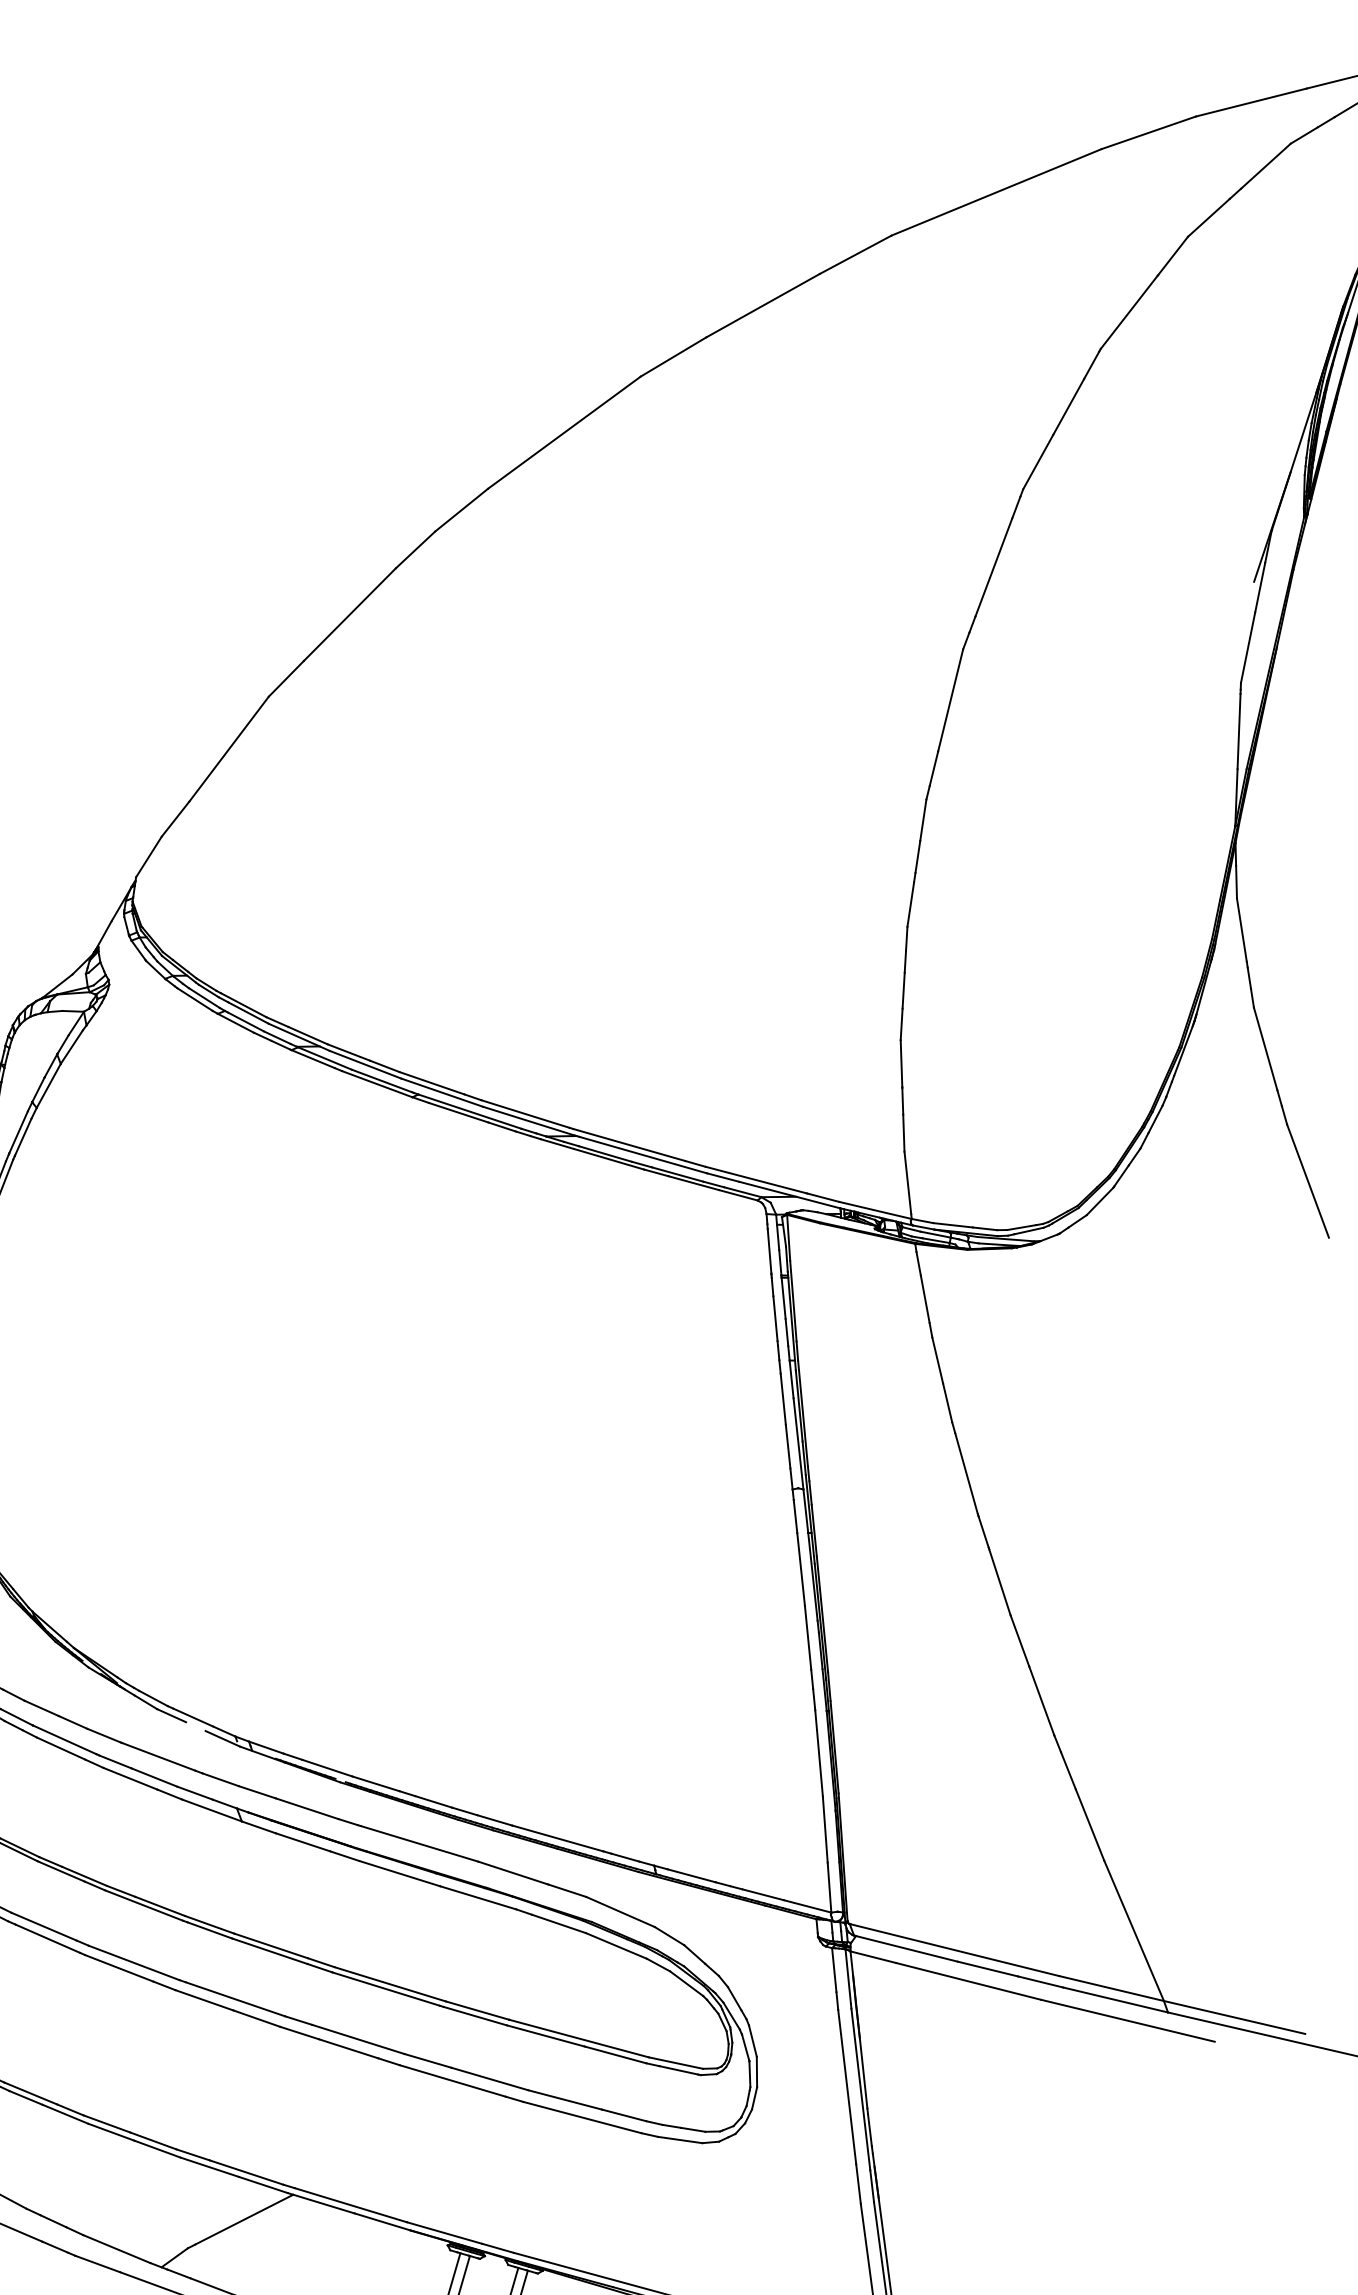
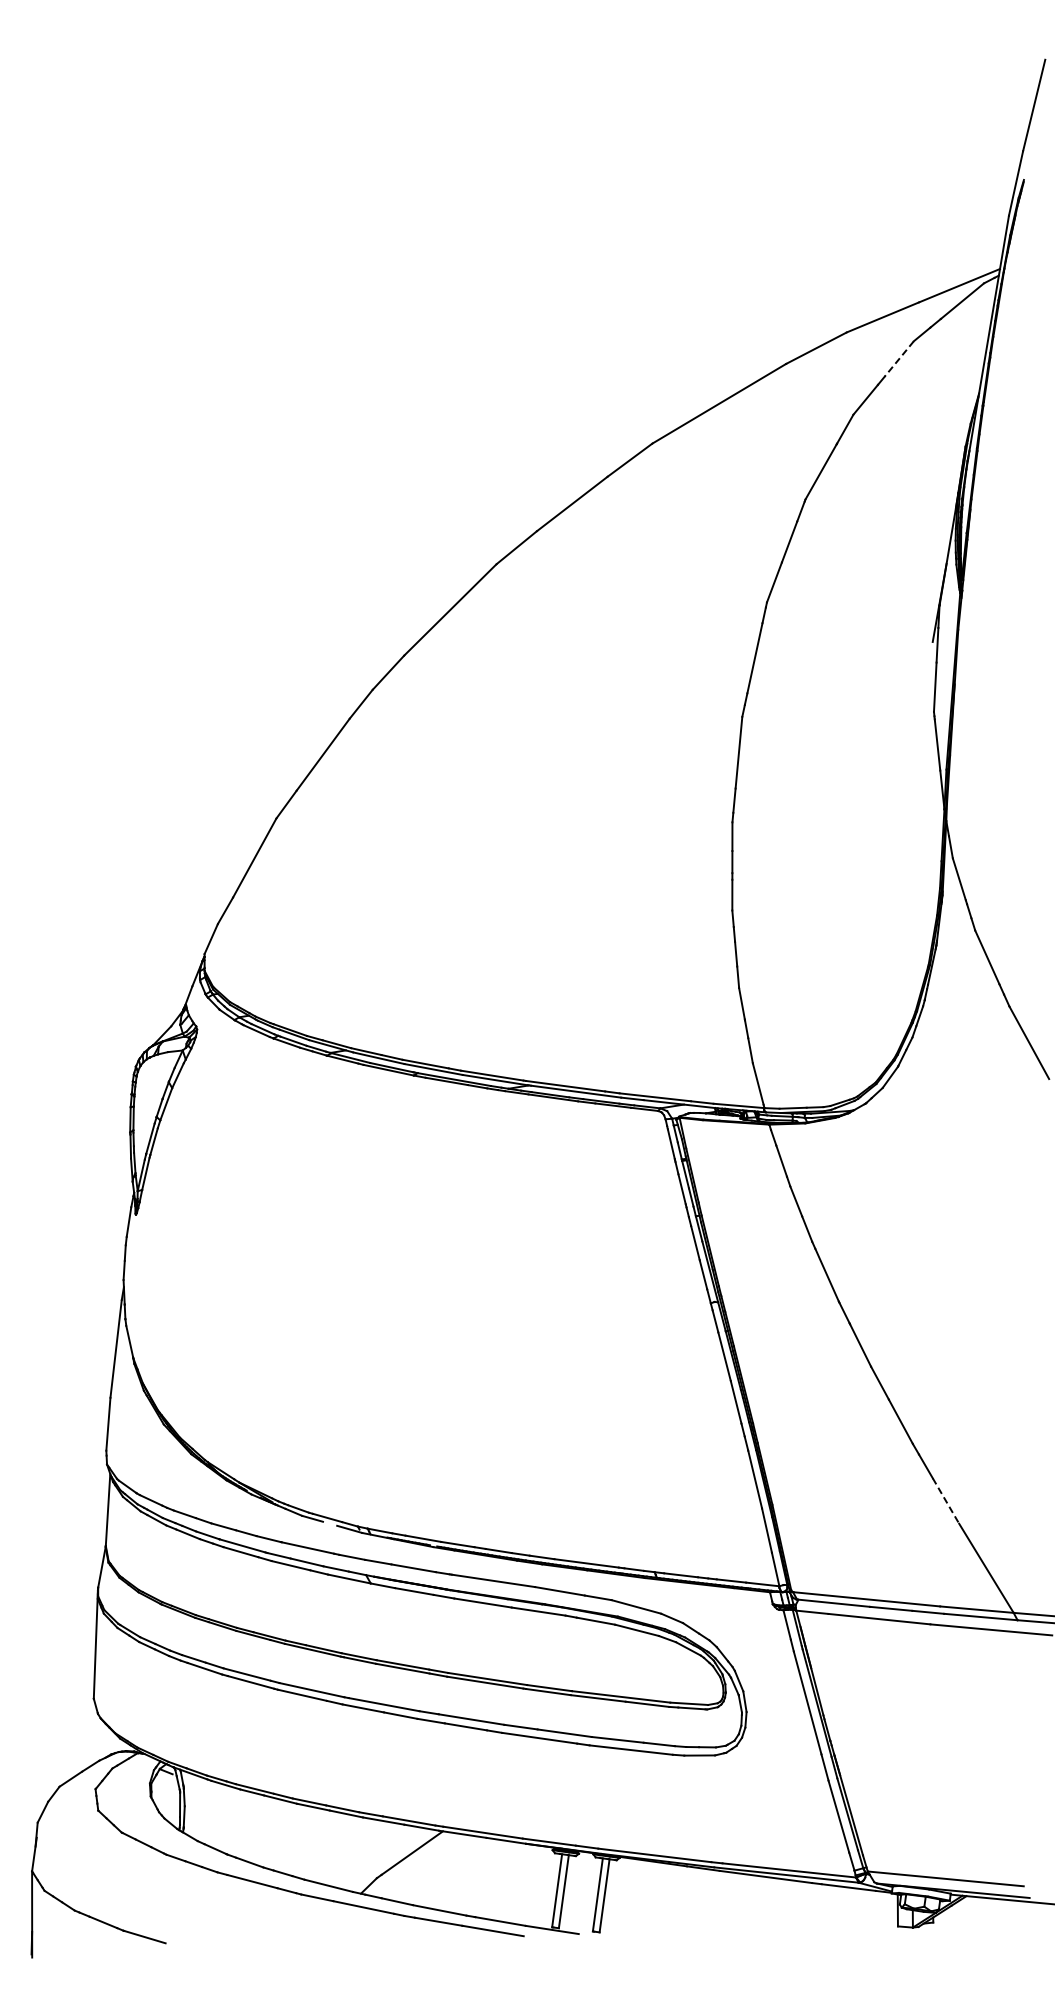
line: (1266, 166) -> (899, 359), solid -> dashed
line: (1090, 1825) -> (946, 1501), solid -> dashed

